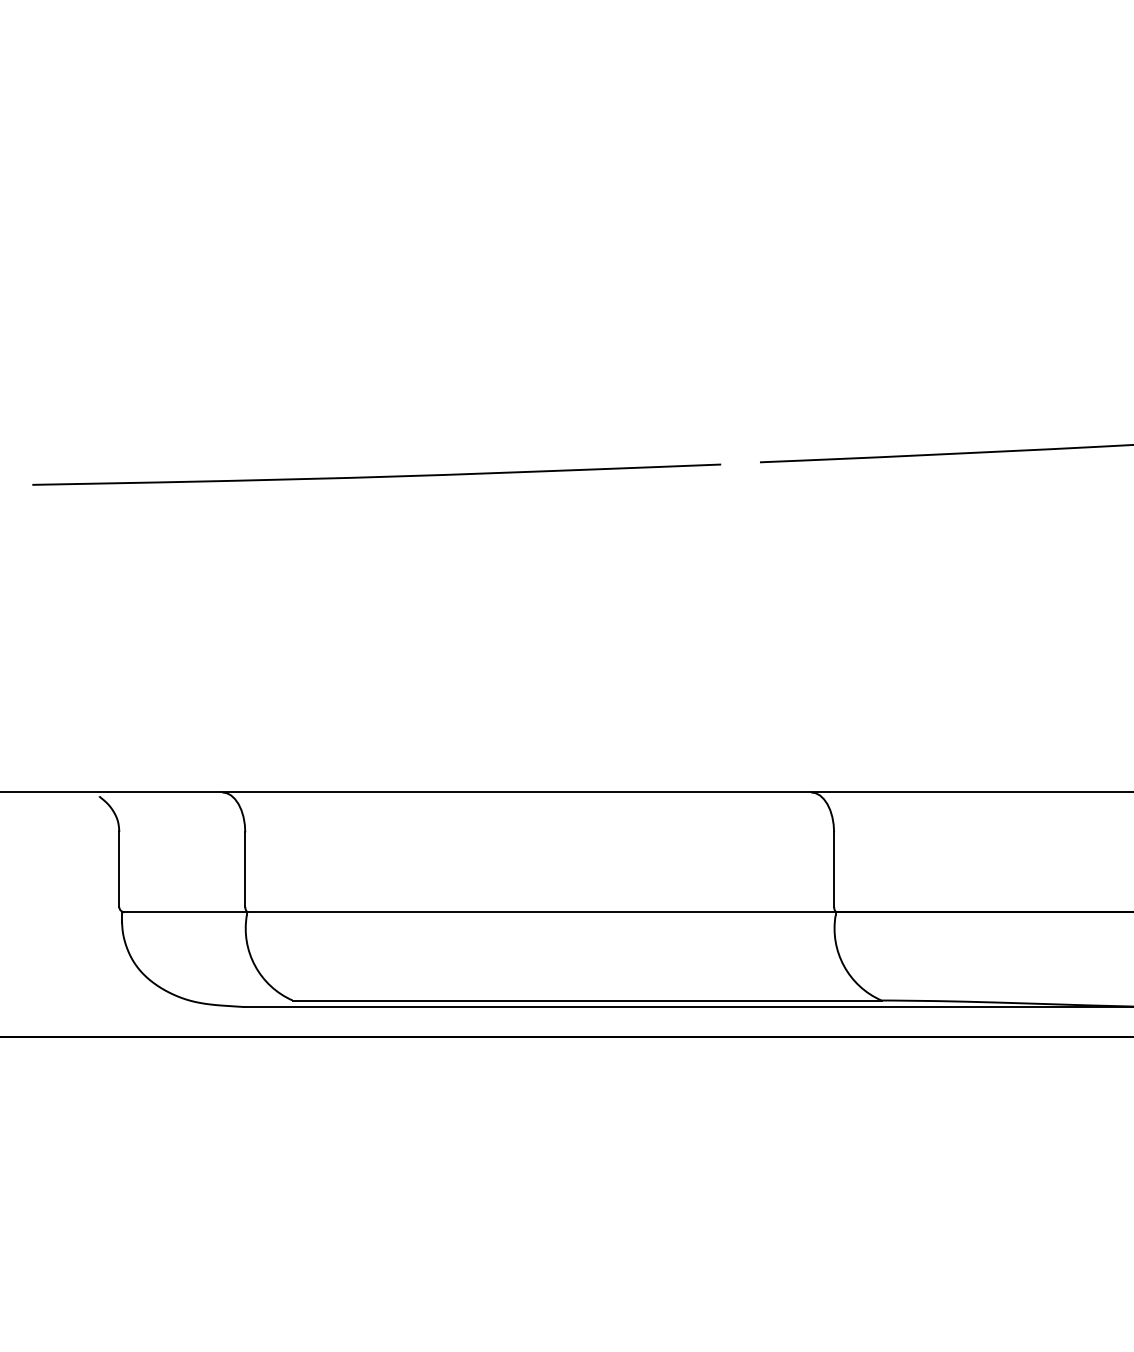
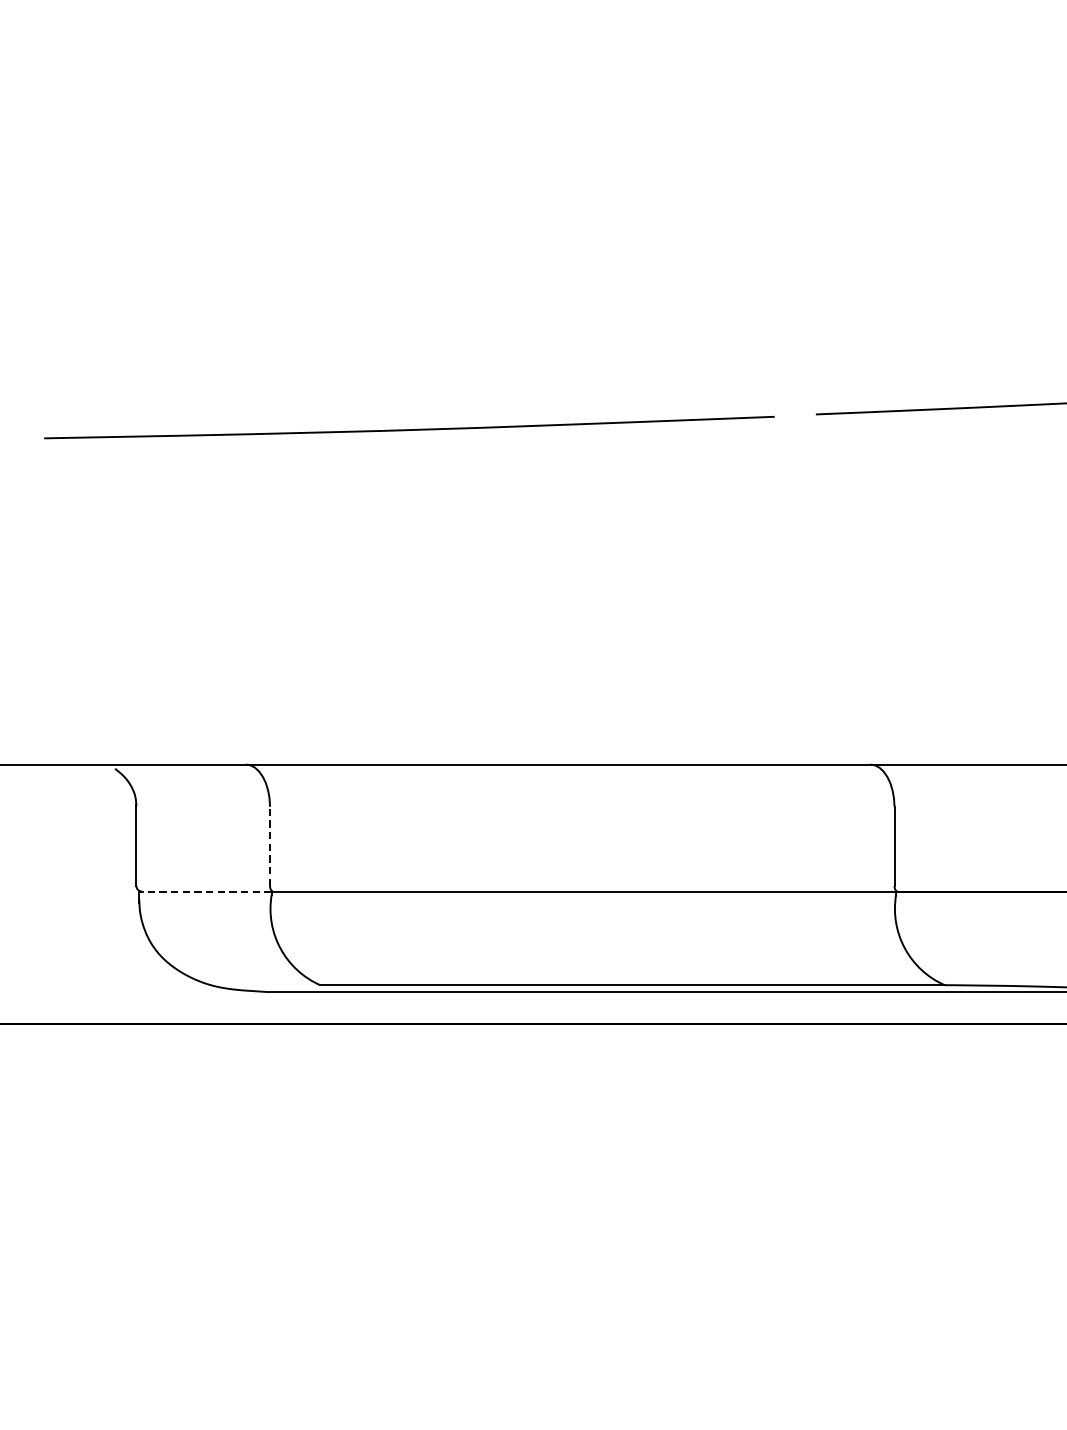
line: (245, 869) -> (270, 846), solid -> dashed
line: (183, 912) -> (204, 891), solid -> dashed

